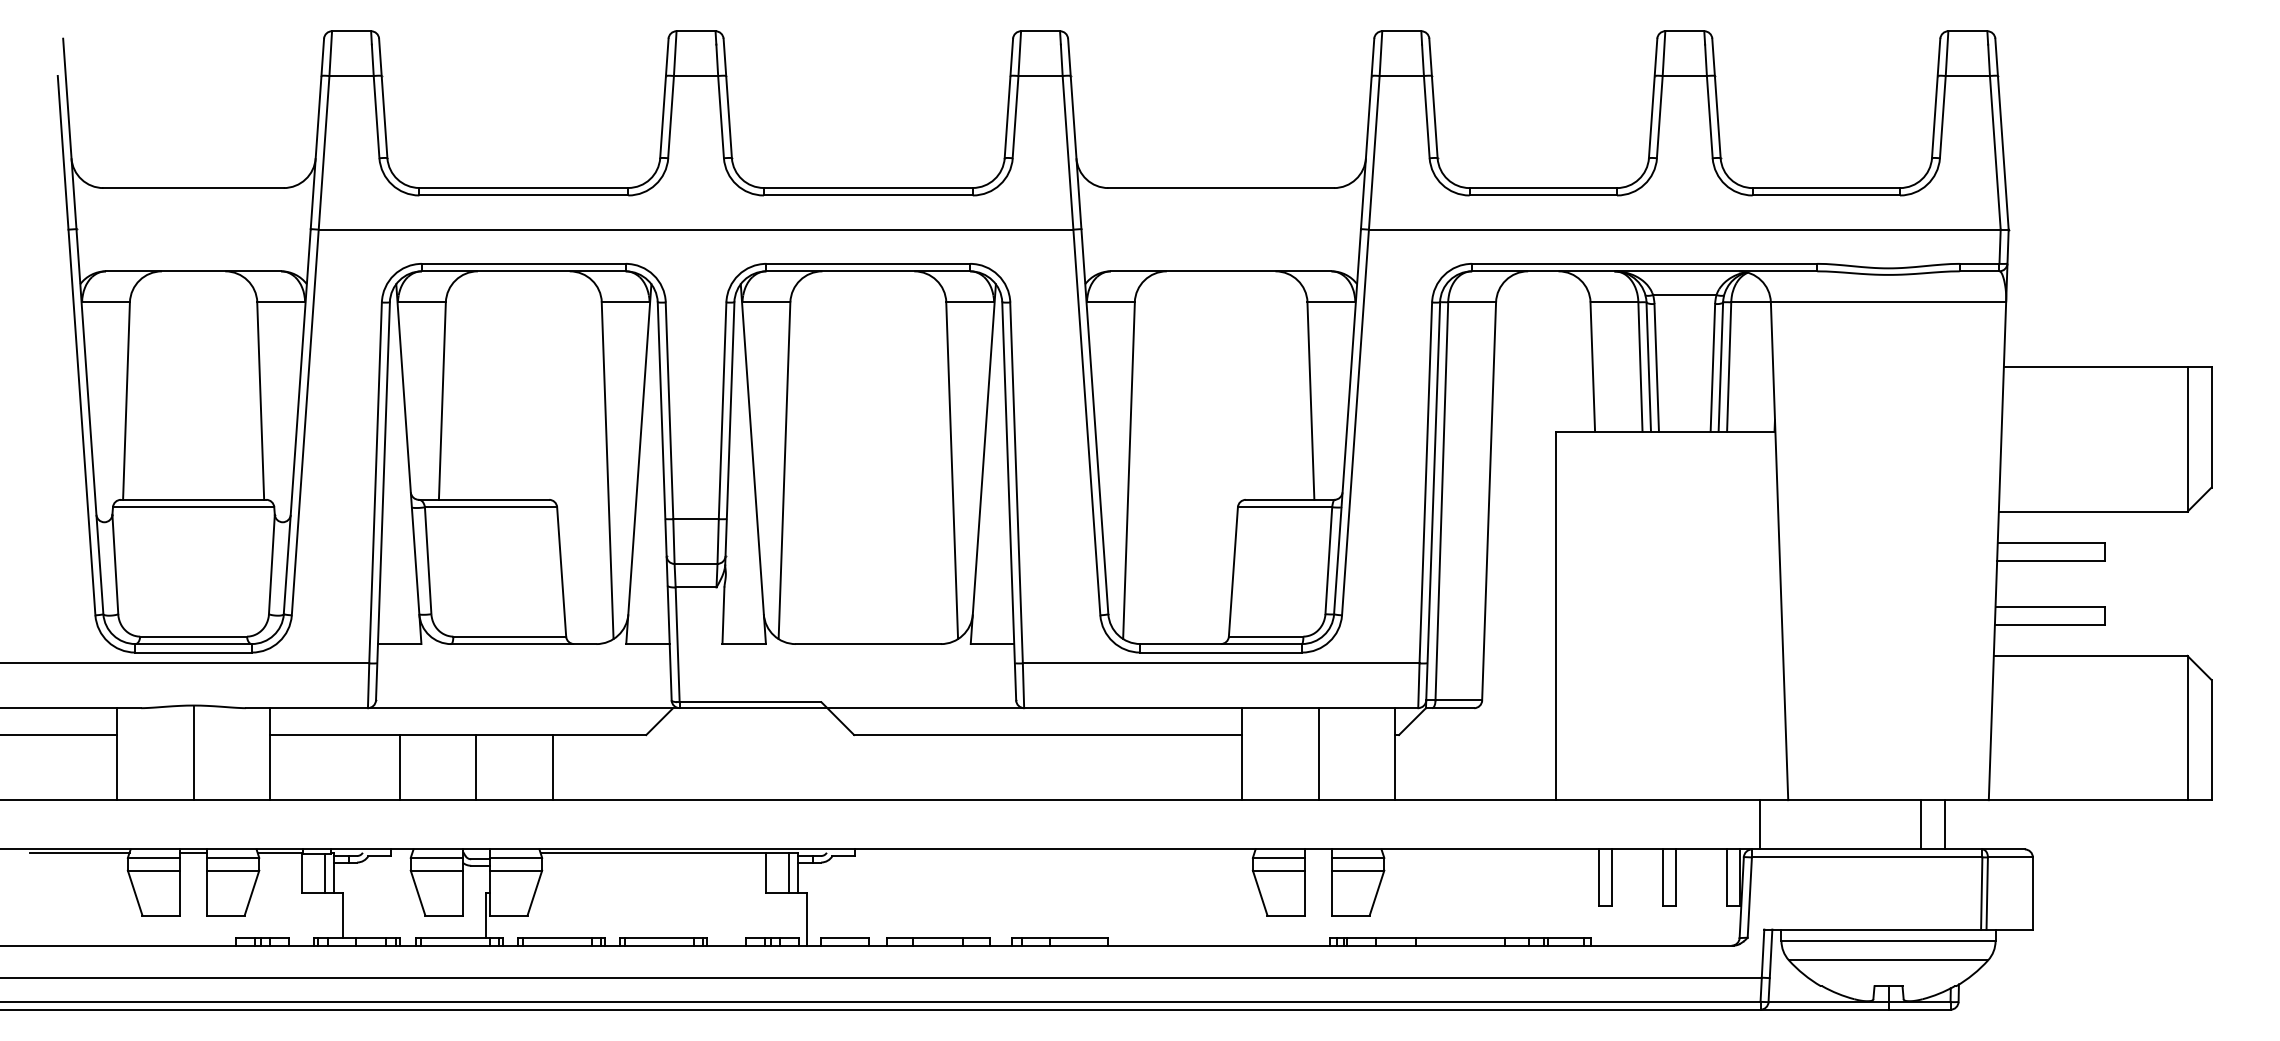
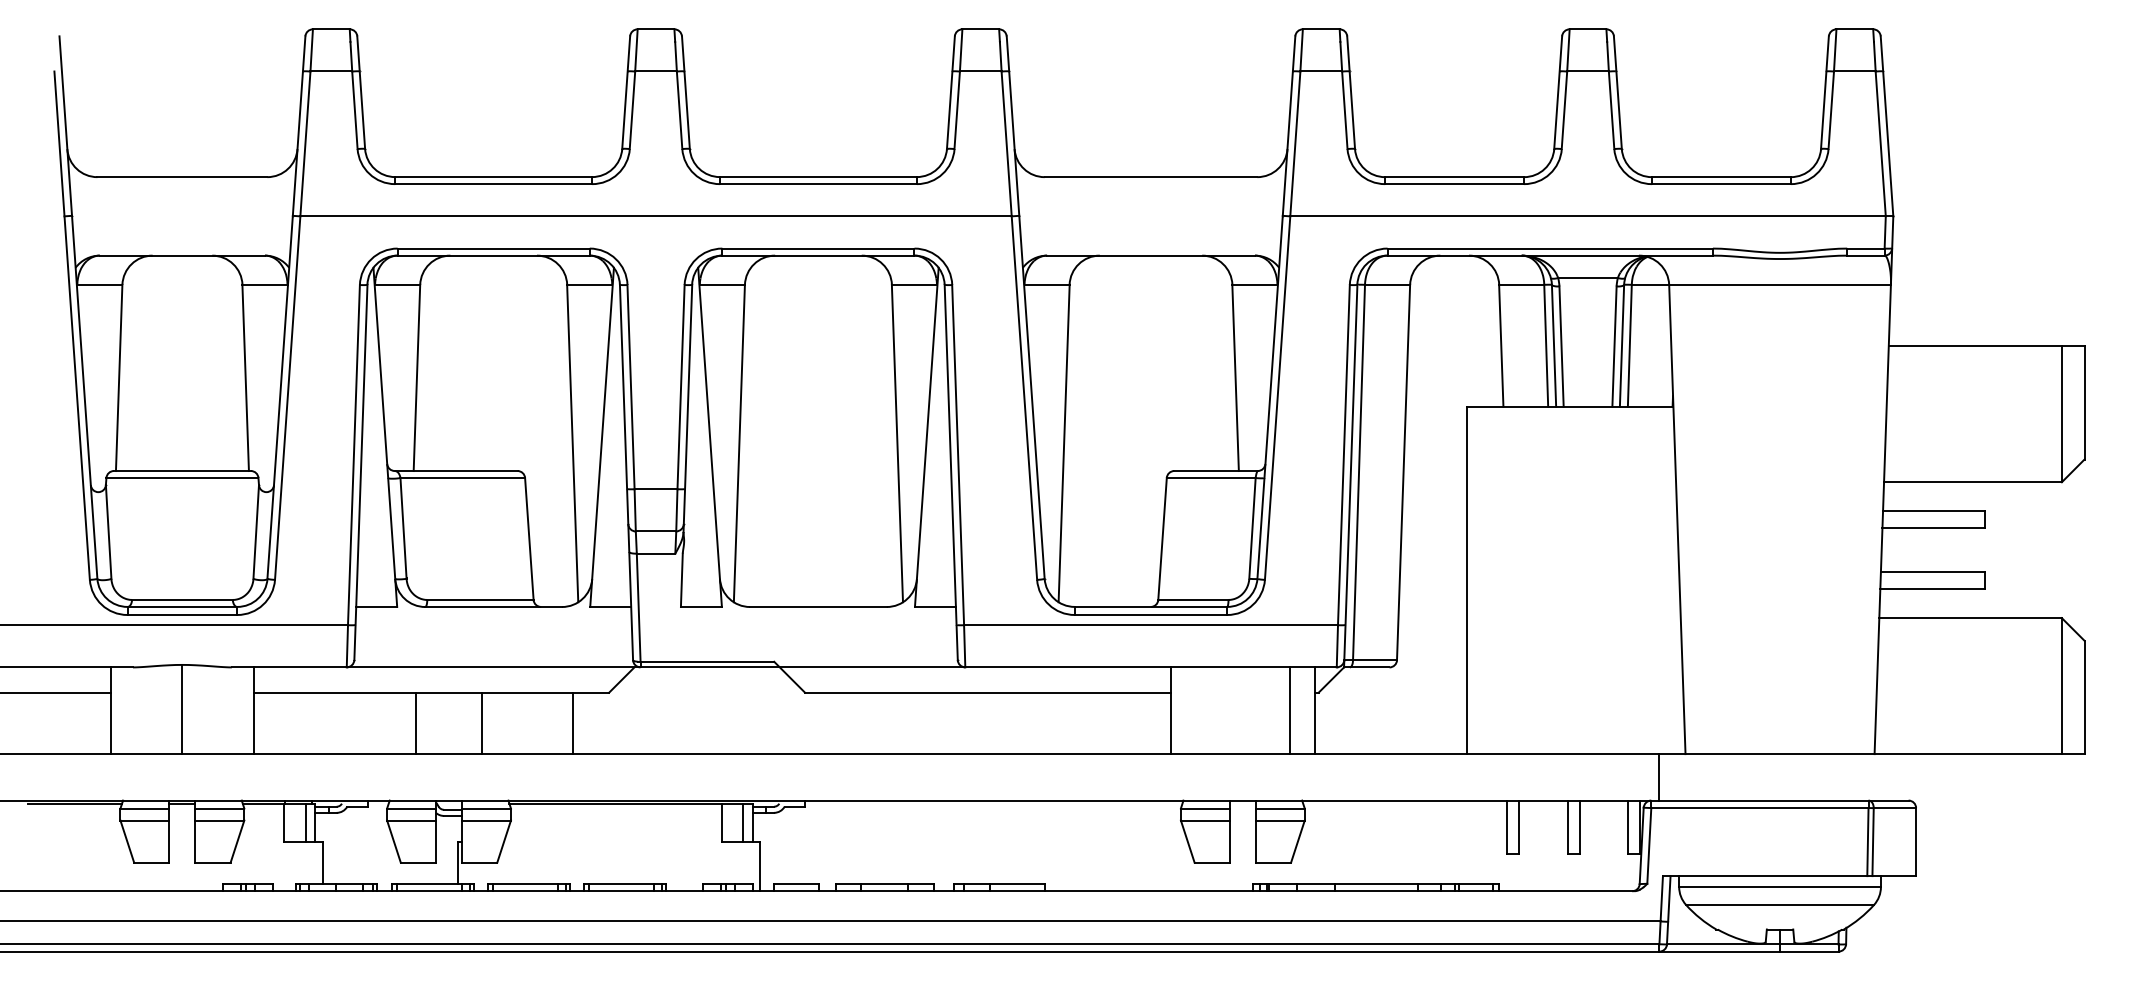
line: (1318, 753) -> (1289, 710), moved
line: (400, 767) -> (416, 723), moved
line: (476, 767) -> (482, 723), moved
line: (552, 767) -> (572, 723), moved
line: (1920, 824) -> (1810, 777), removed
line: (1945, 824) -> (1833, 777), removed

